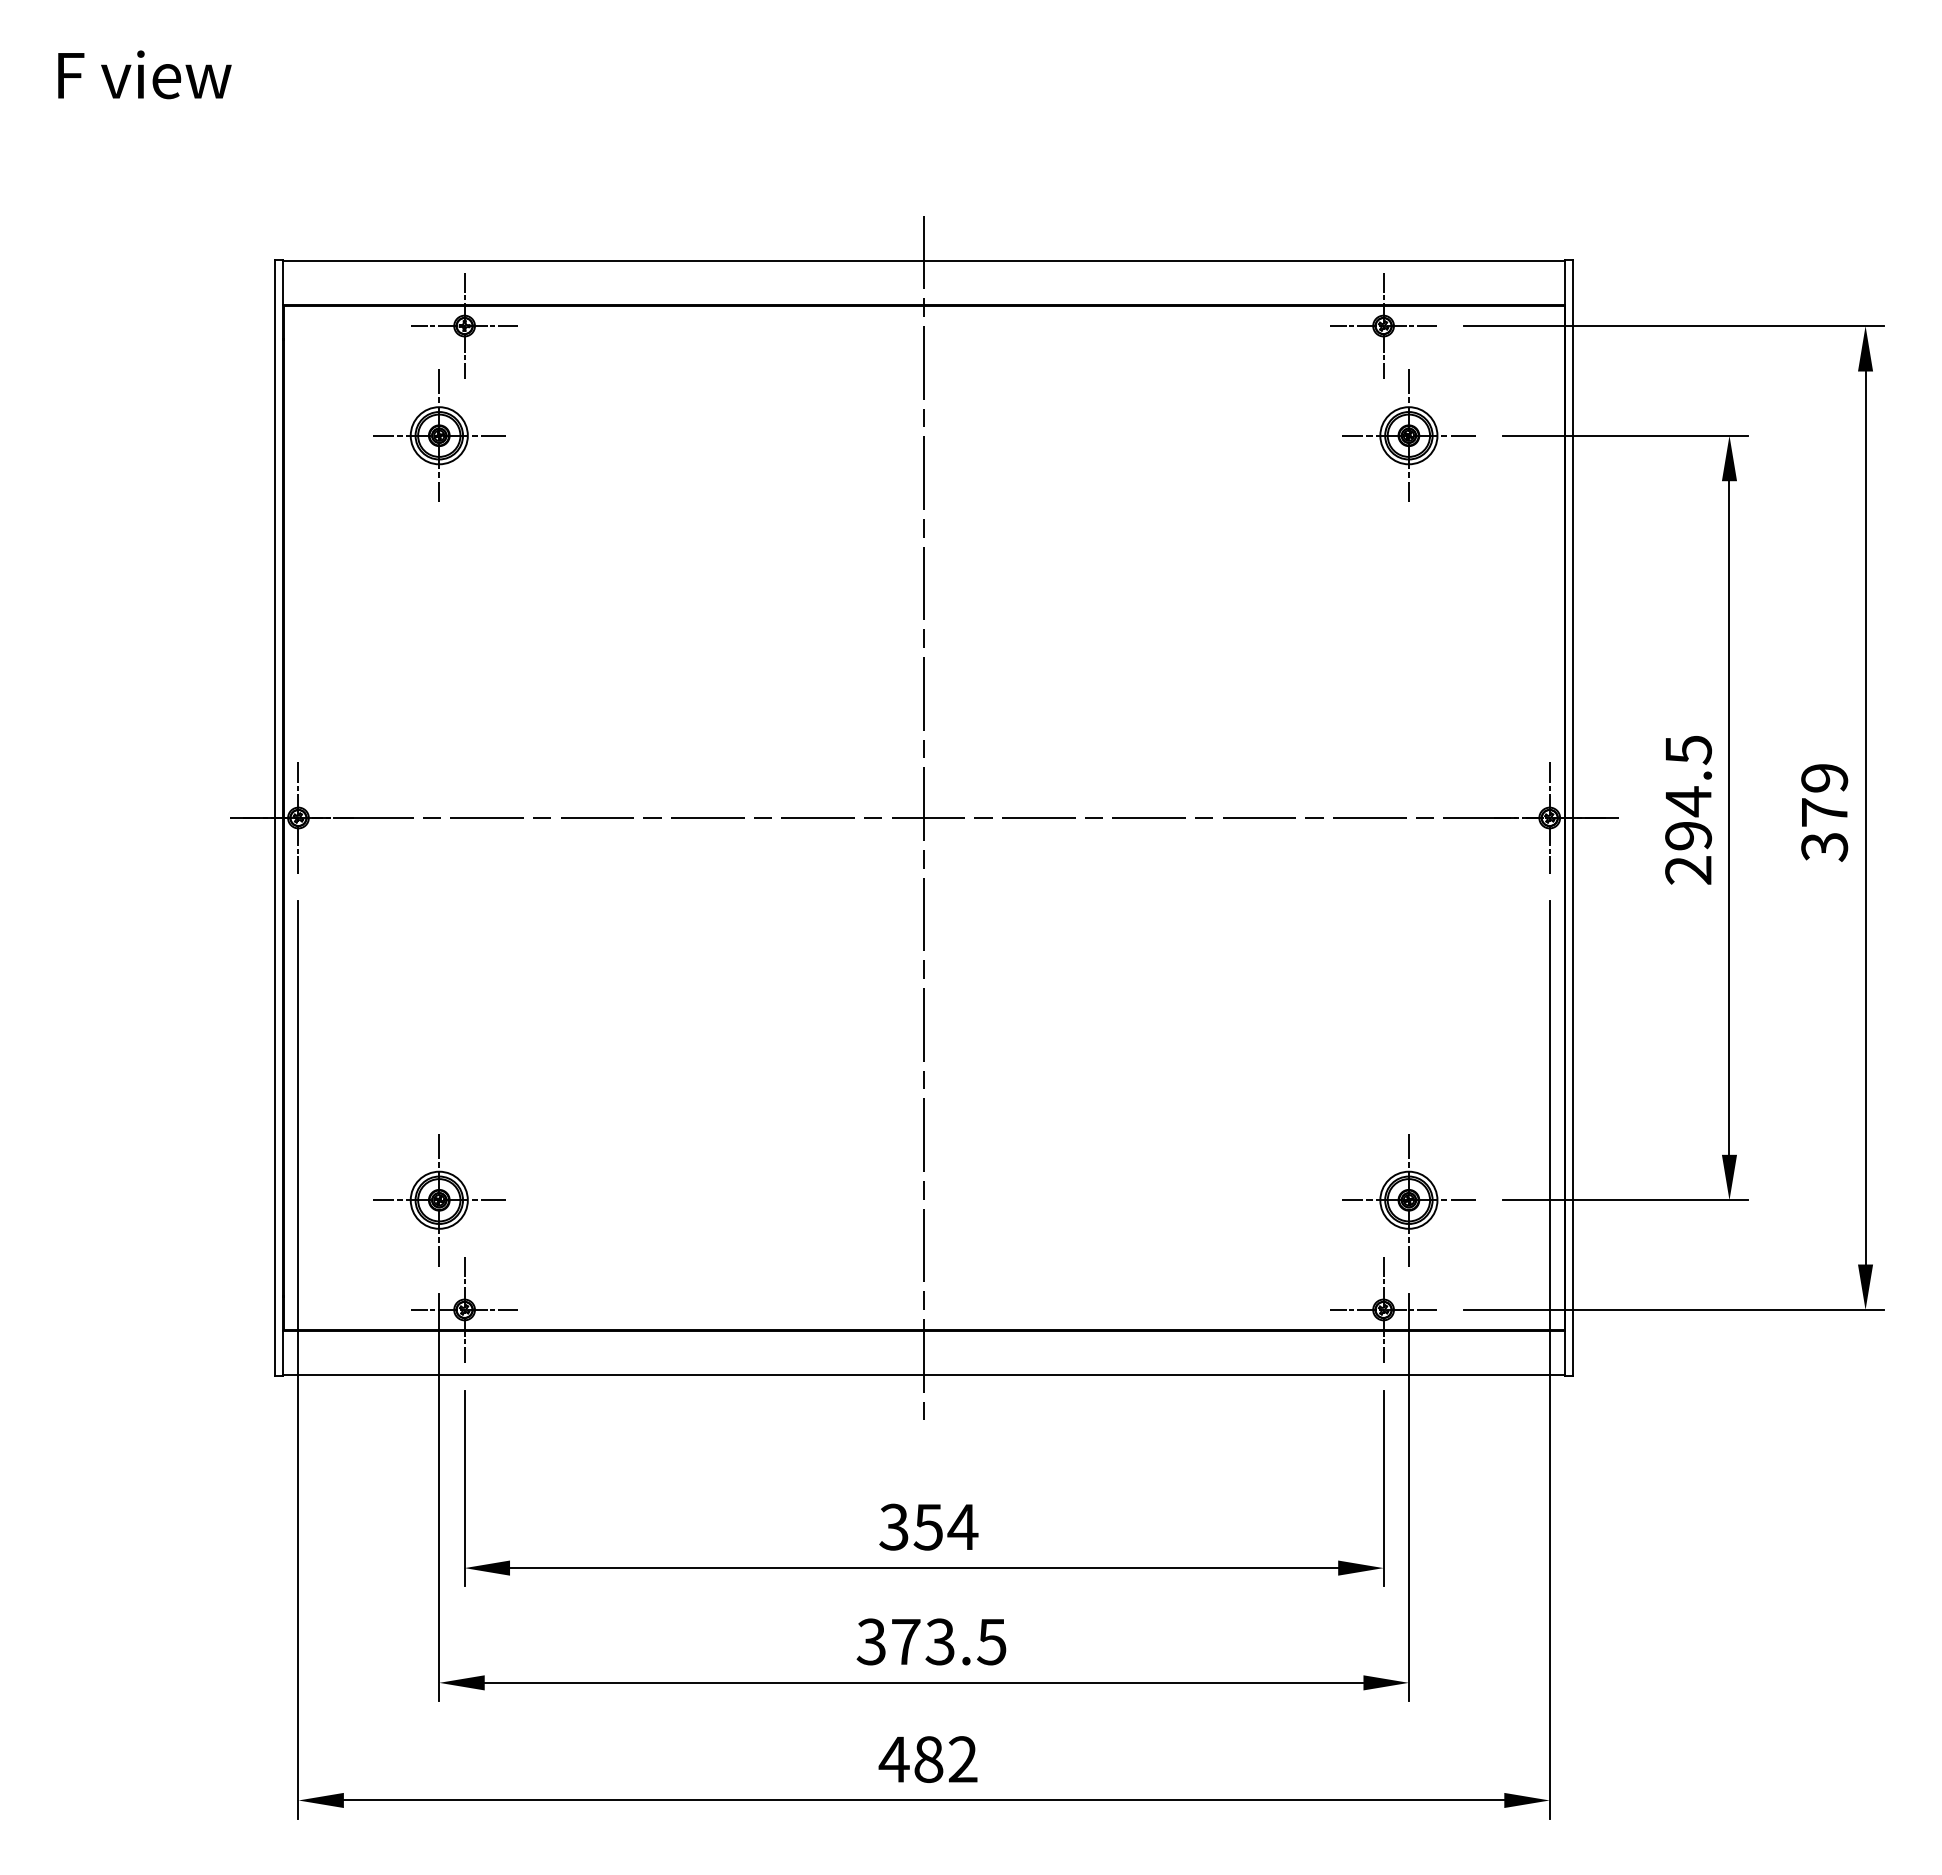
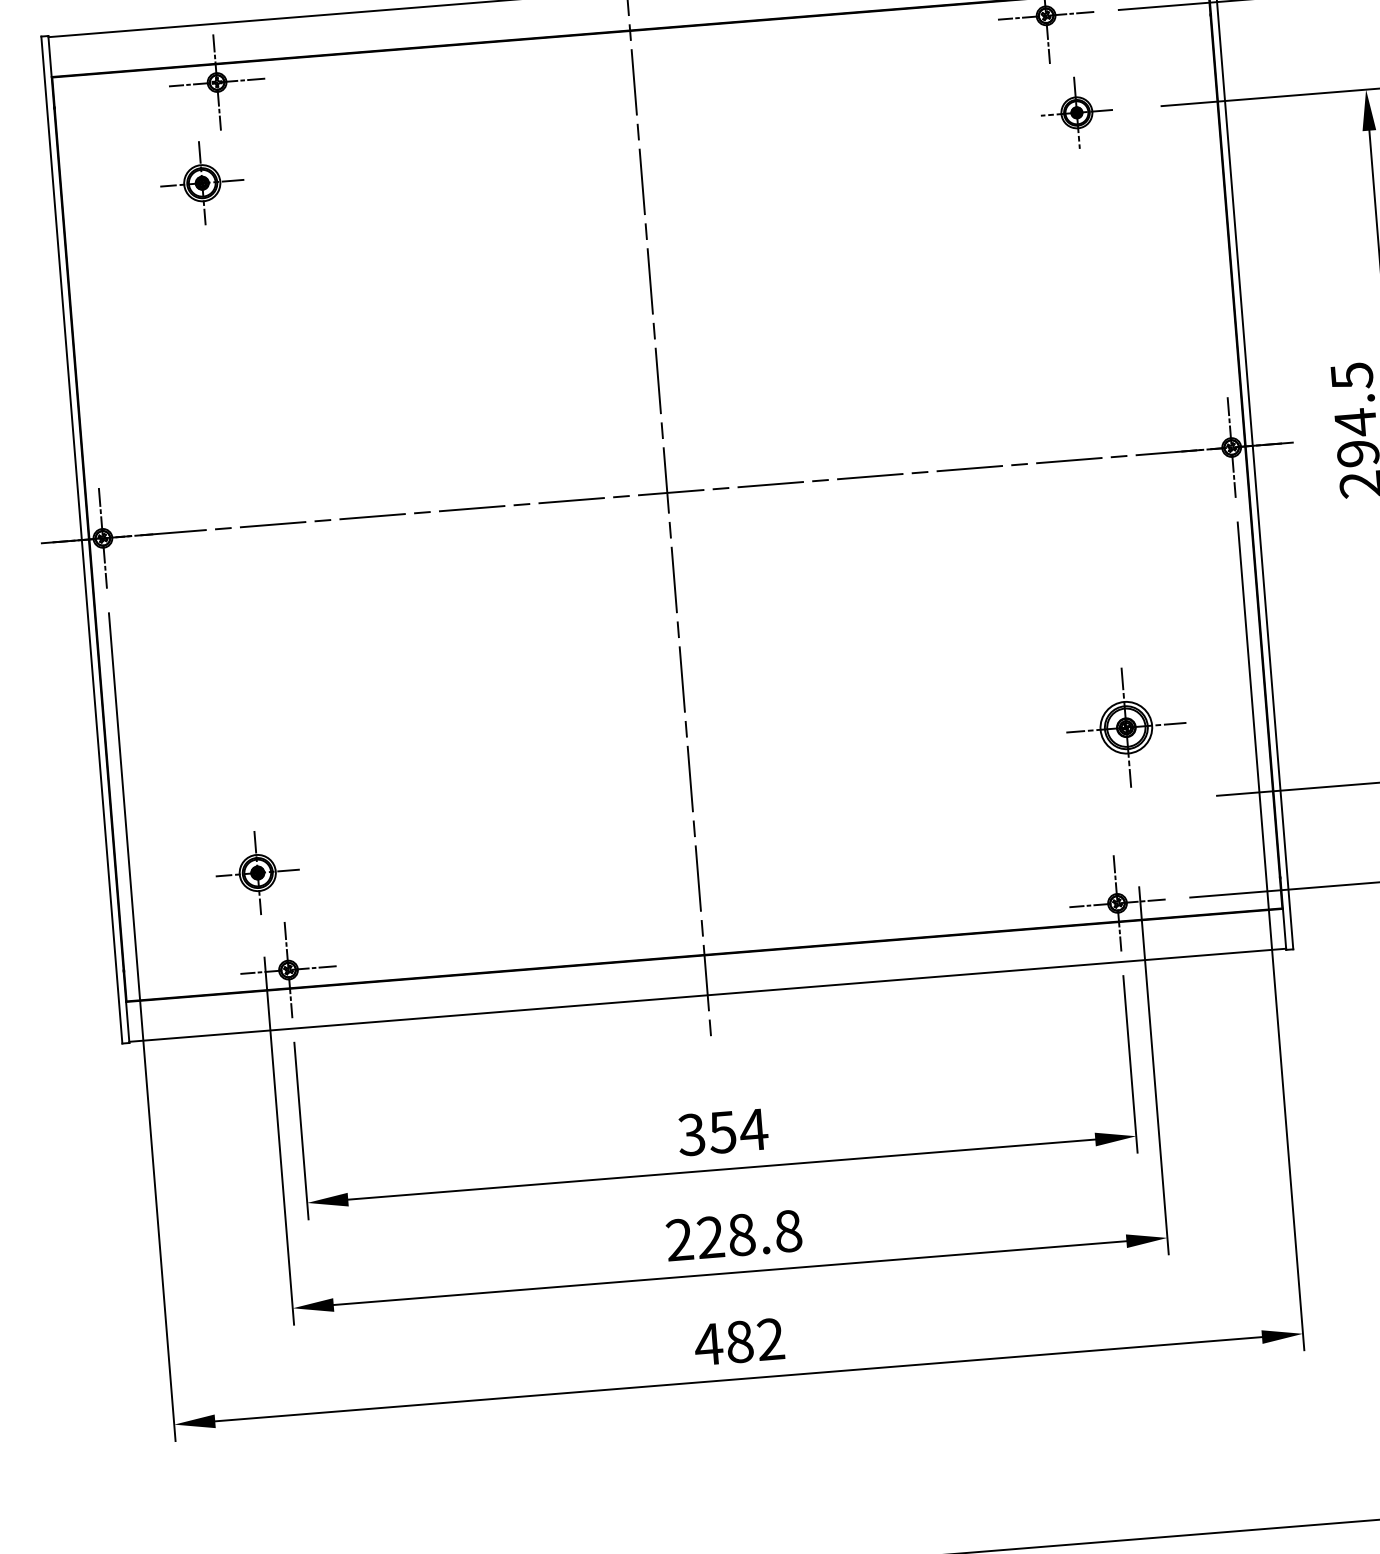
part: (439, 435) -> (202, 183), size x0.7
part: (1408, 435) -> (1076, 112), size x0.6
part: (439, 1200) -> (257, 873), size x0.7
part: (1408, 1200) -> (1126, 727), moved
text: (931, 1641) -> (733, 1235), 373.5 -> 228.8

